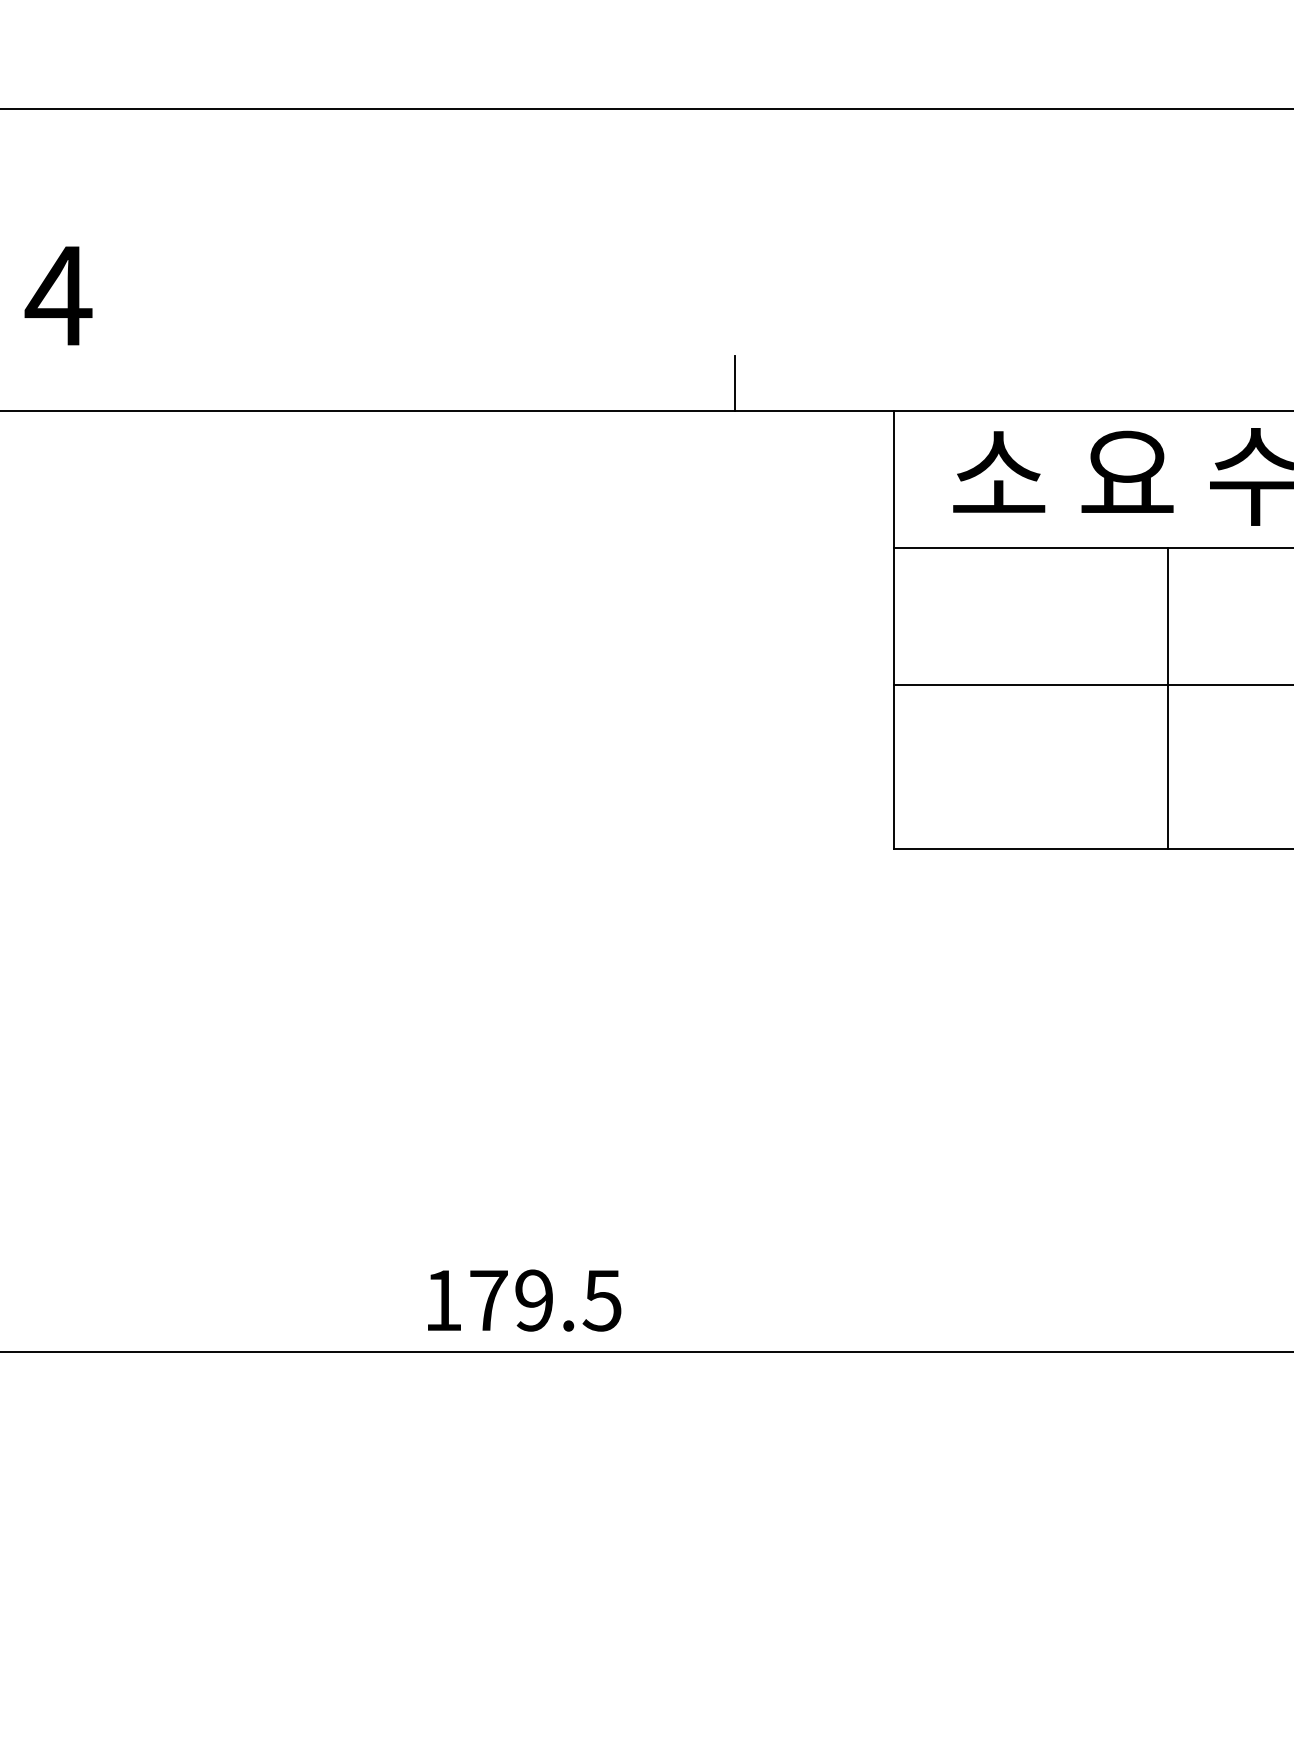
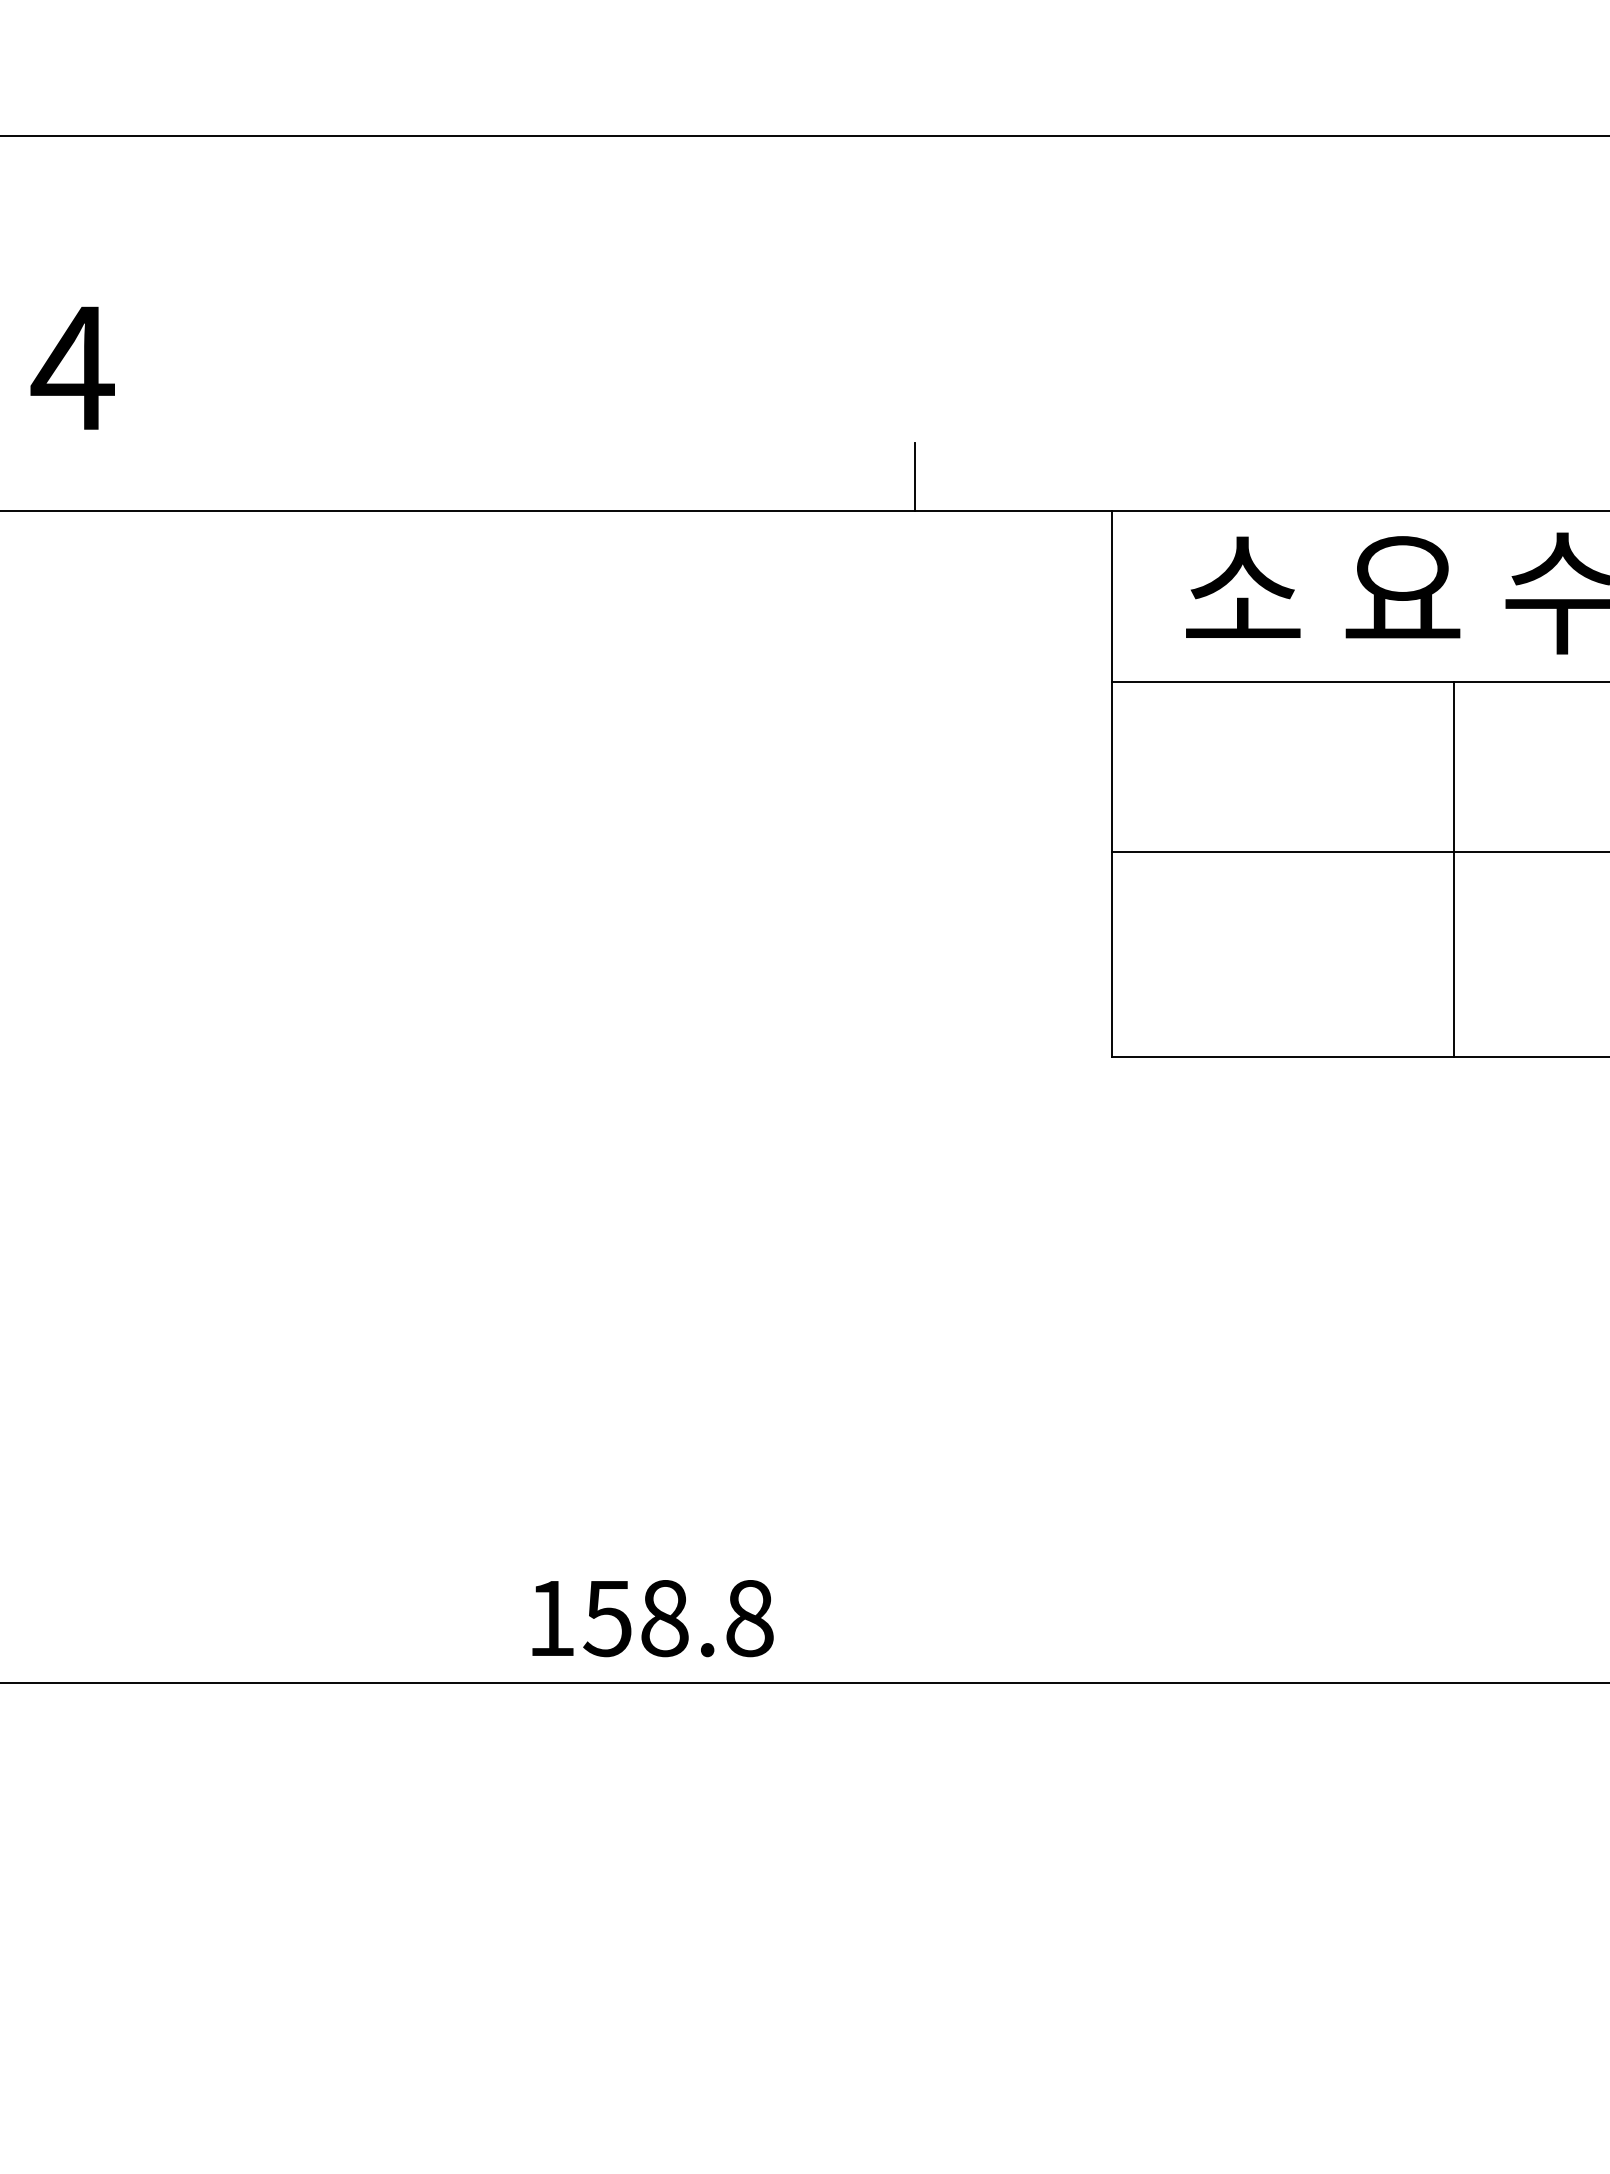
text: (545, 1300) -> (678, 1618), 179.5 -> 158.8

